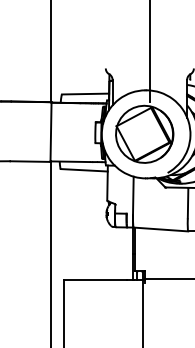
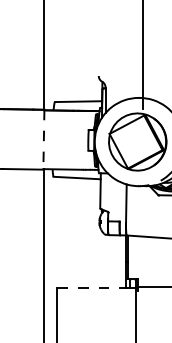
line: (51, 132) -> (44, 140), solid -> dashed
line: (96, 279) -> (89, 287), solid -> dashed

